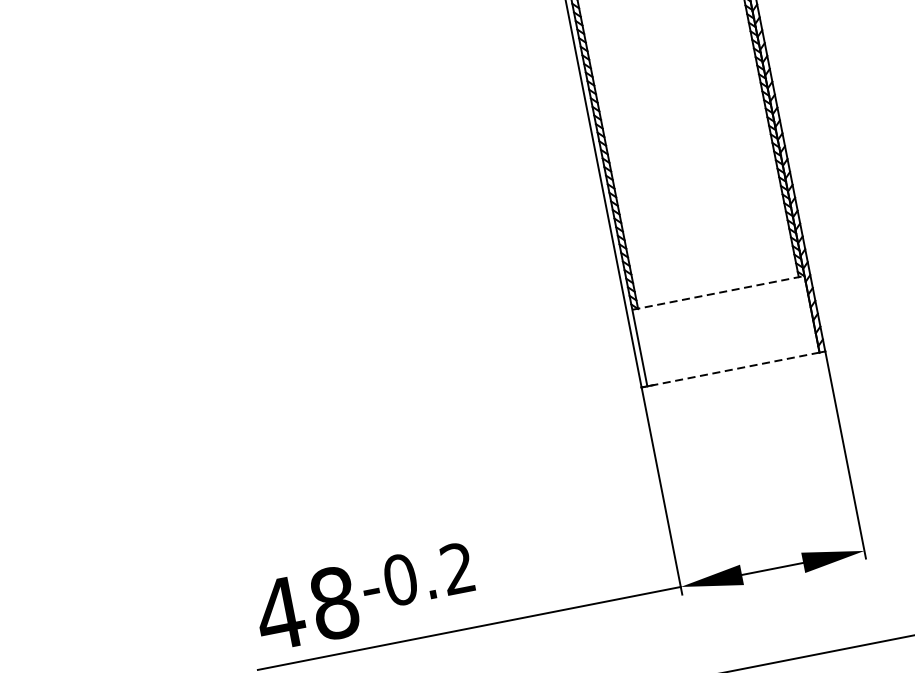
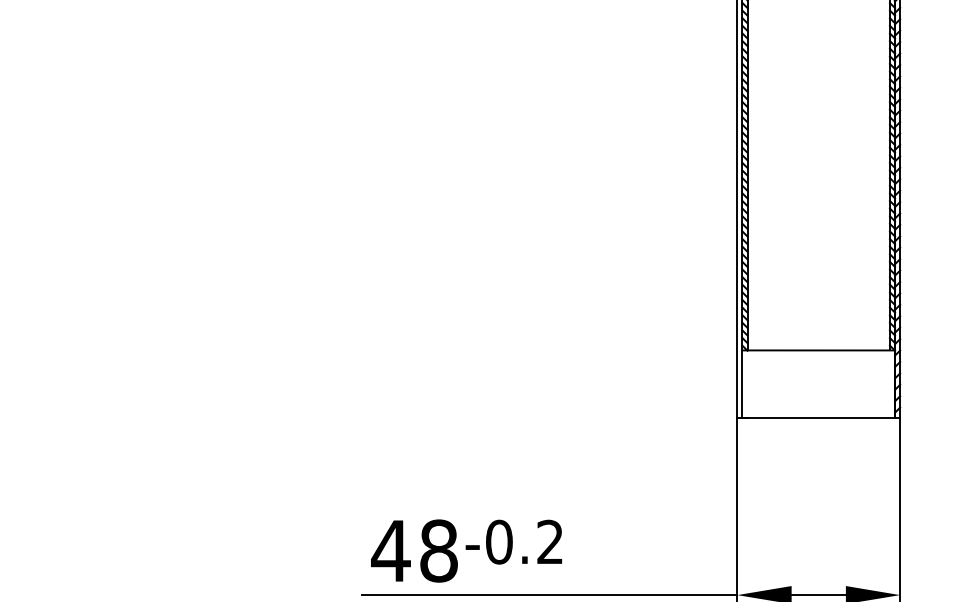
line: (719, 292) -> (819, 350), dashed -> solid
line: (730, 370) -> (816, 418), dashed -> solid

